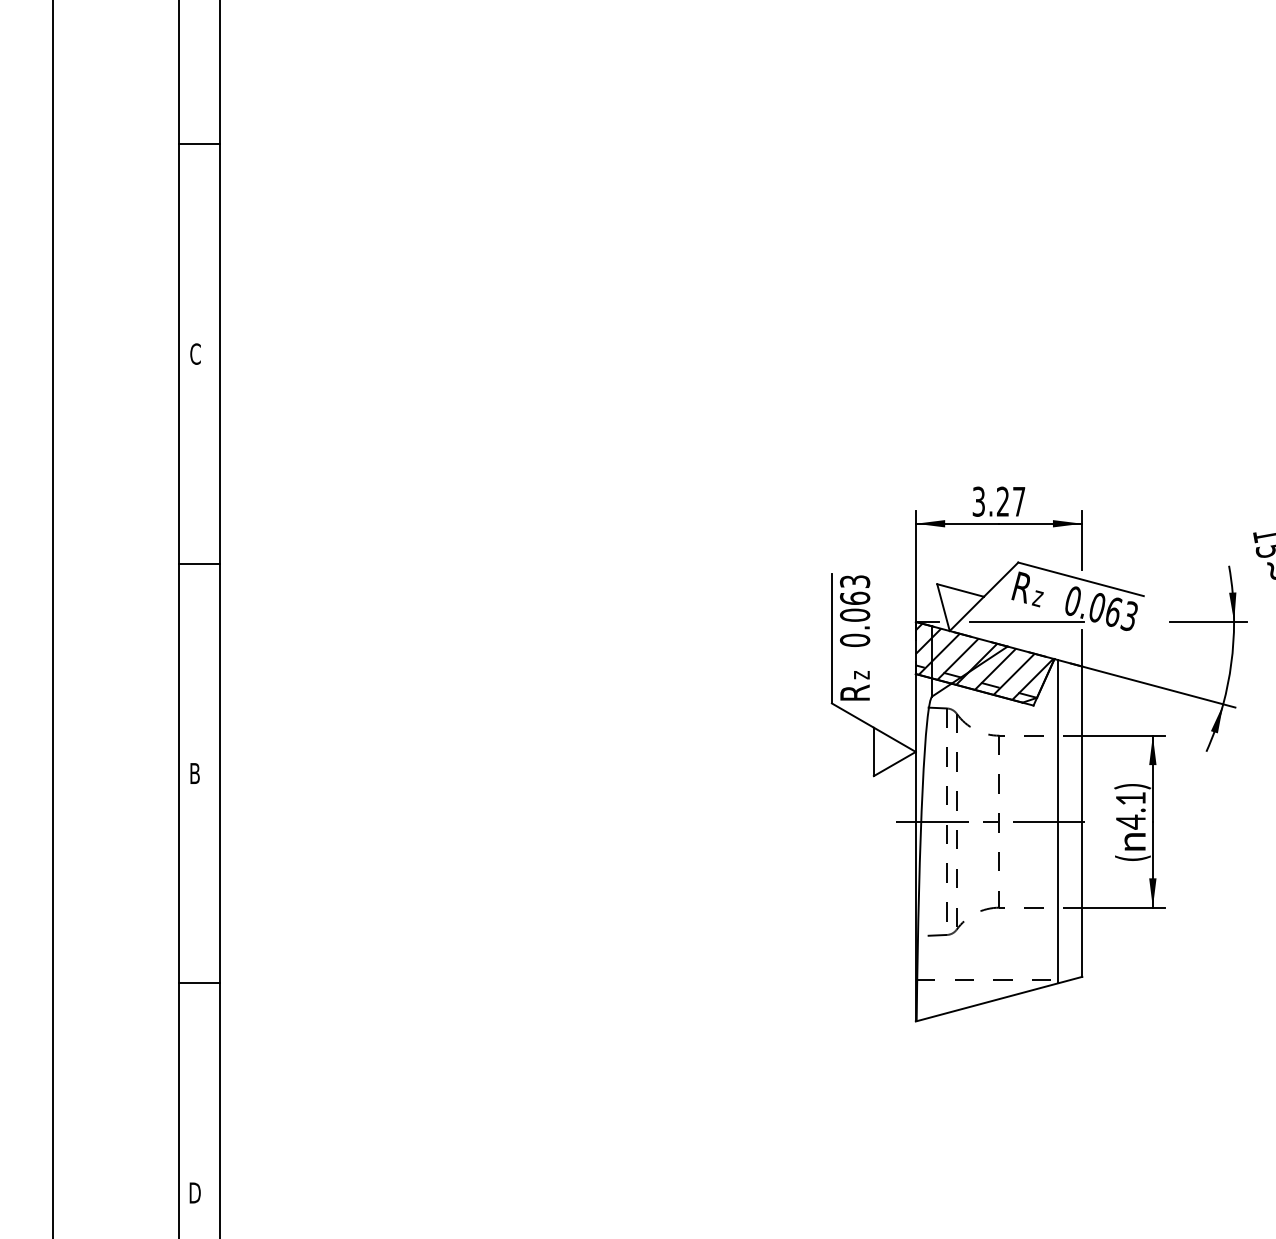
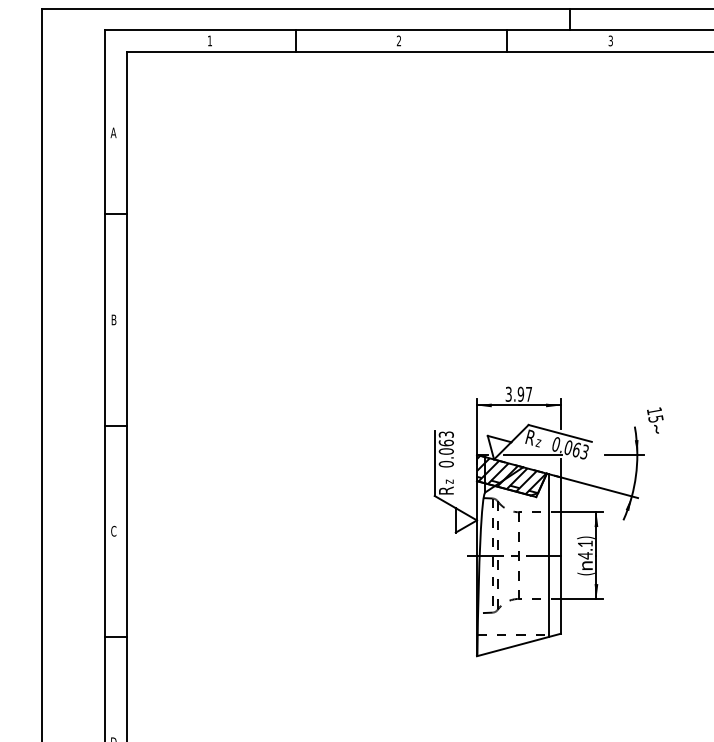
text: (194, 353) -> (113, 319), C -> B
text: (1002, 502) -> (520, 394), 3.27 -> 3.97
text: (194, 771) -> (113, 530), B -> C

